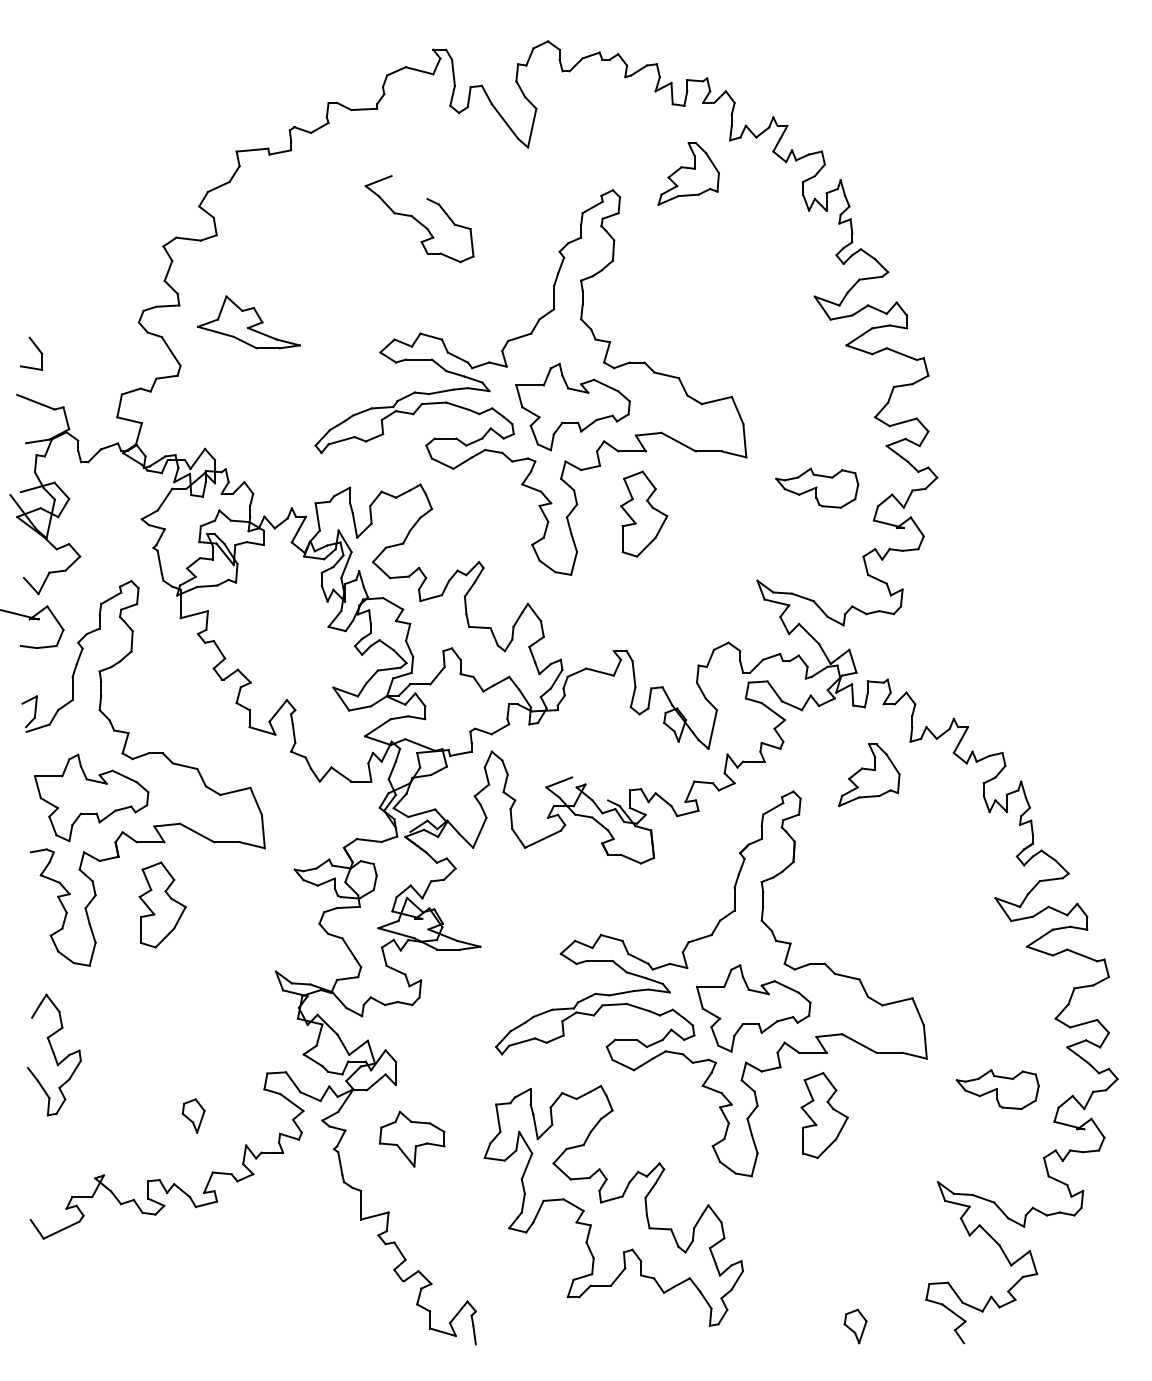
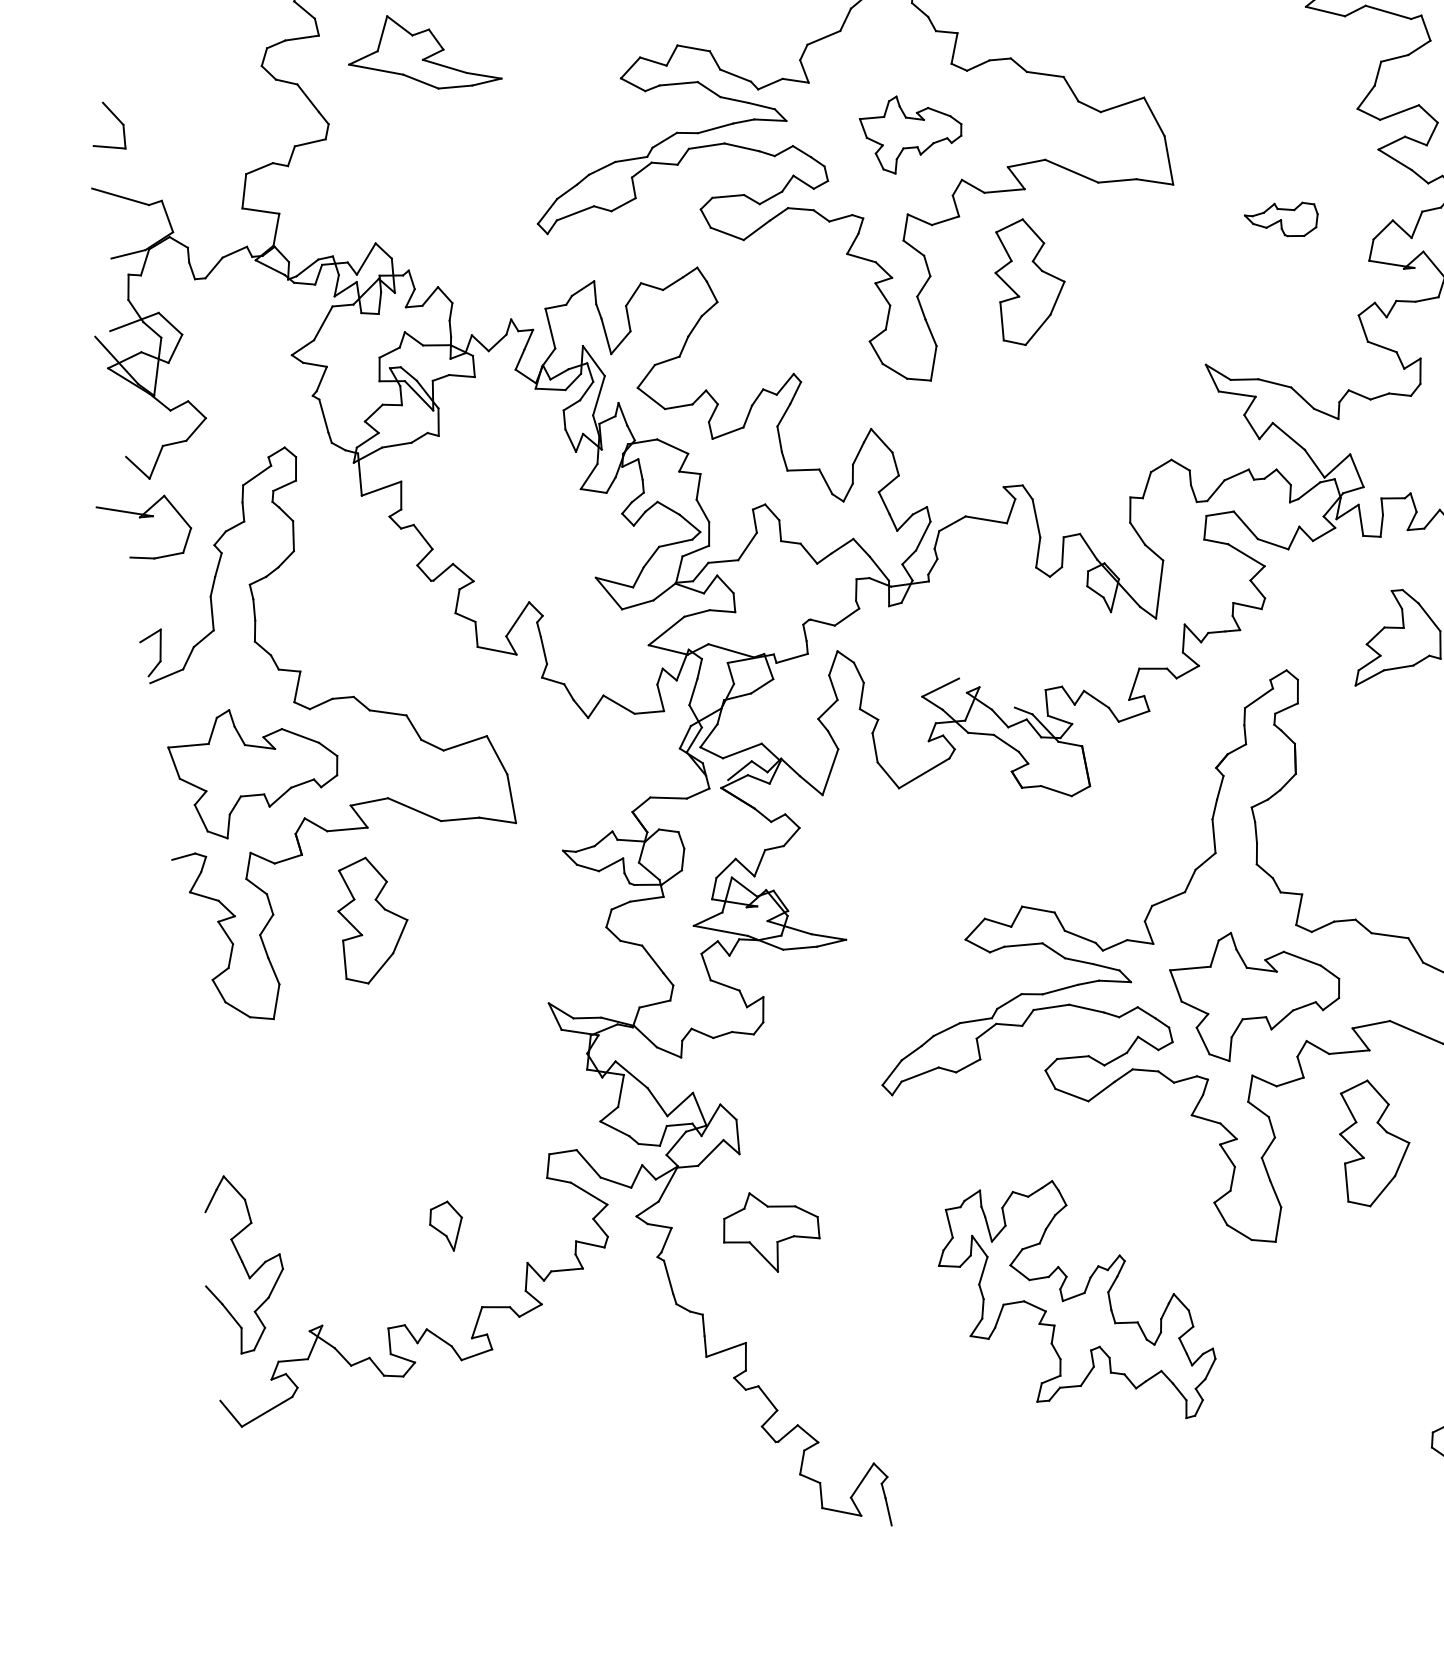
part: (572, 407) -> (910, 134), size x0.6
part: (817, 487) -> (1281, 219), size x0.6
part: (53, 1054) -> (241, 1263), moved
part: (613, 1205) -> (1076, 1303), size x0.7

